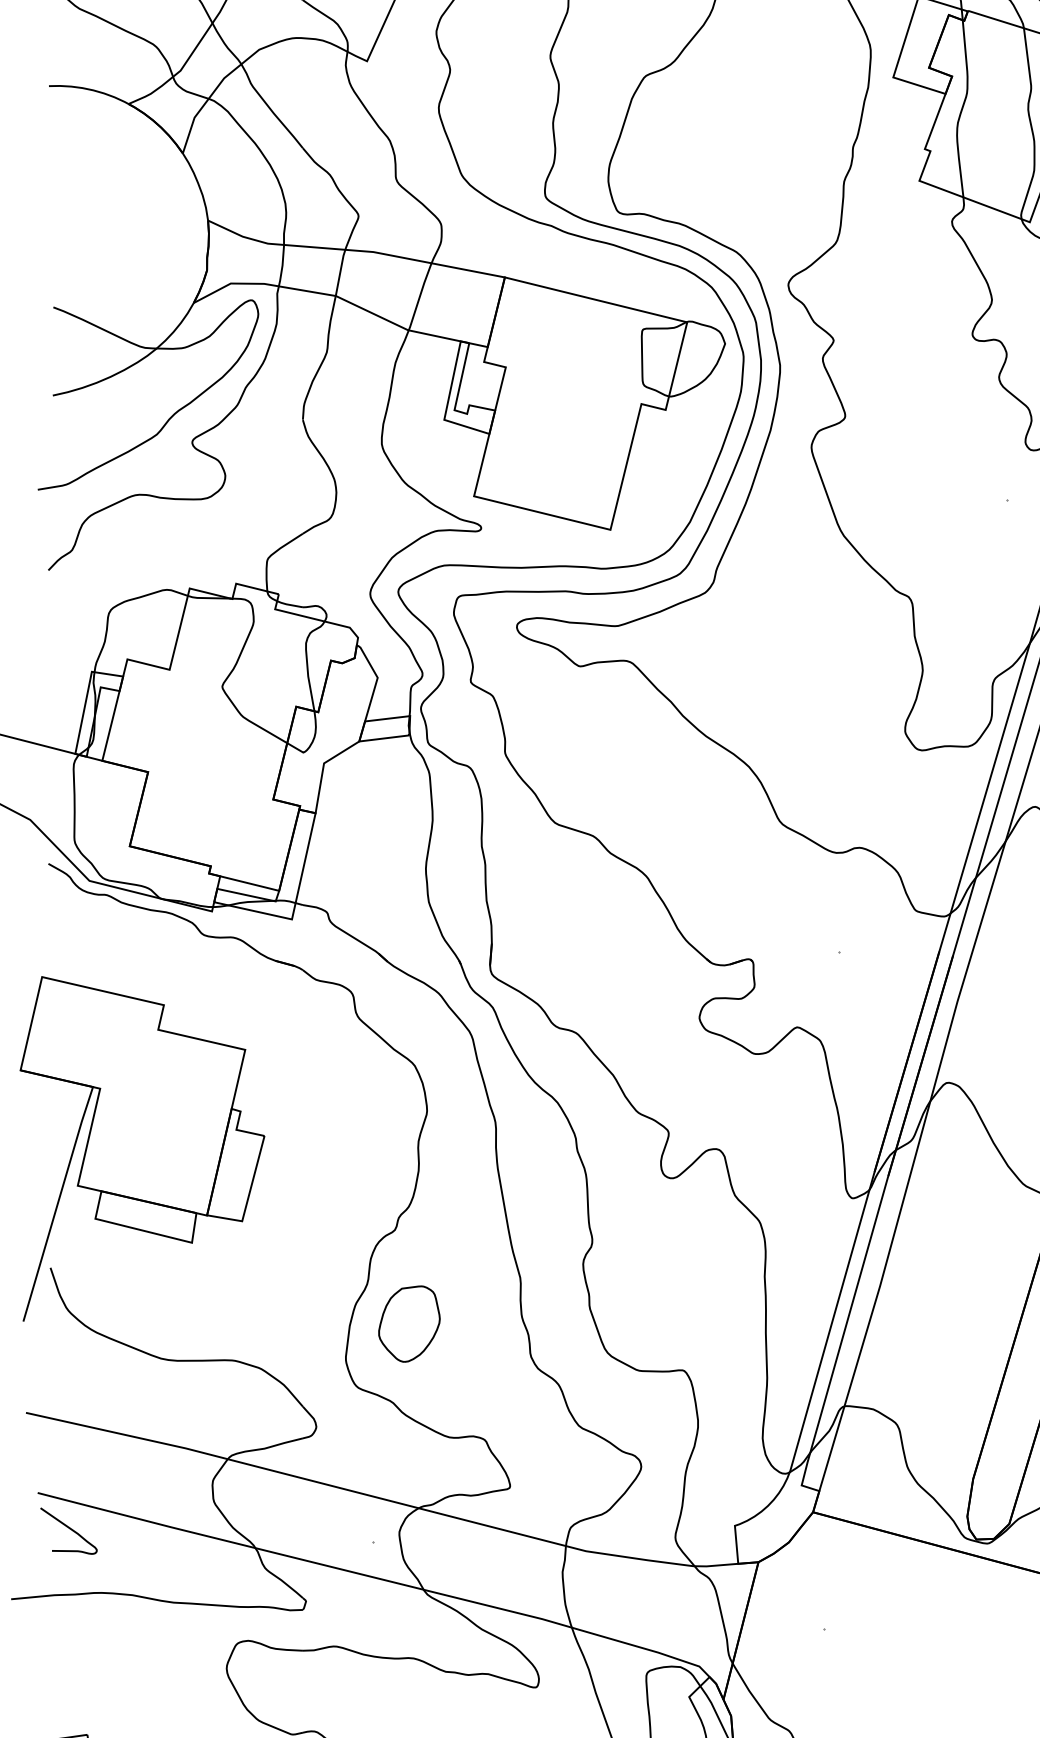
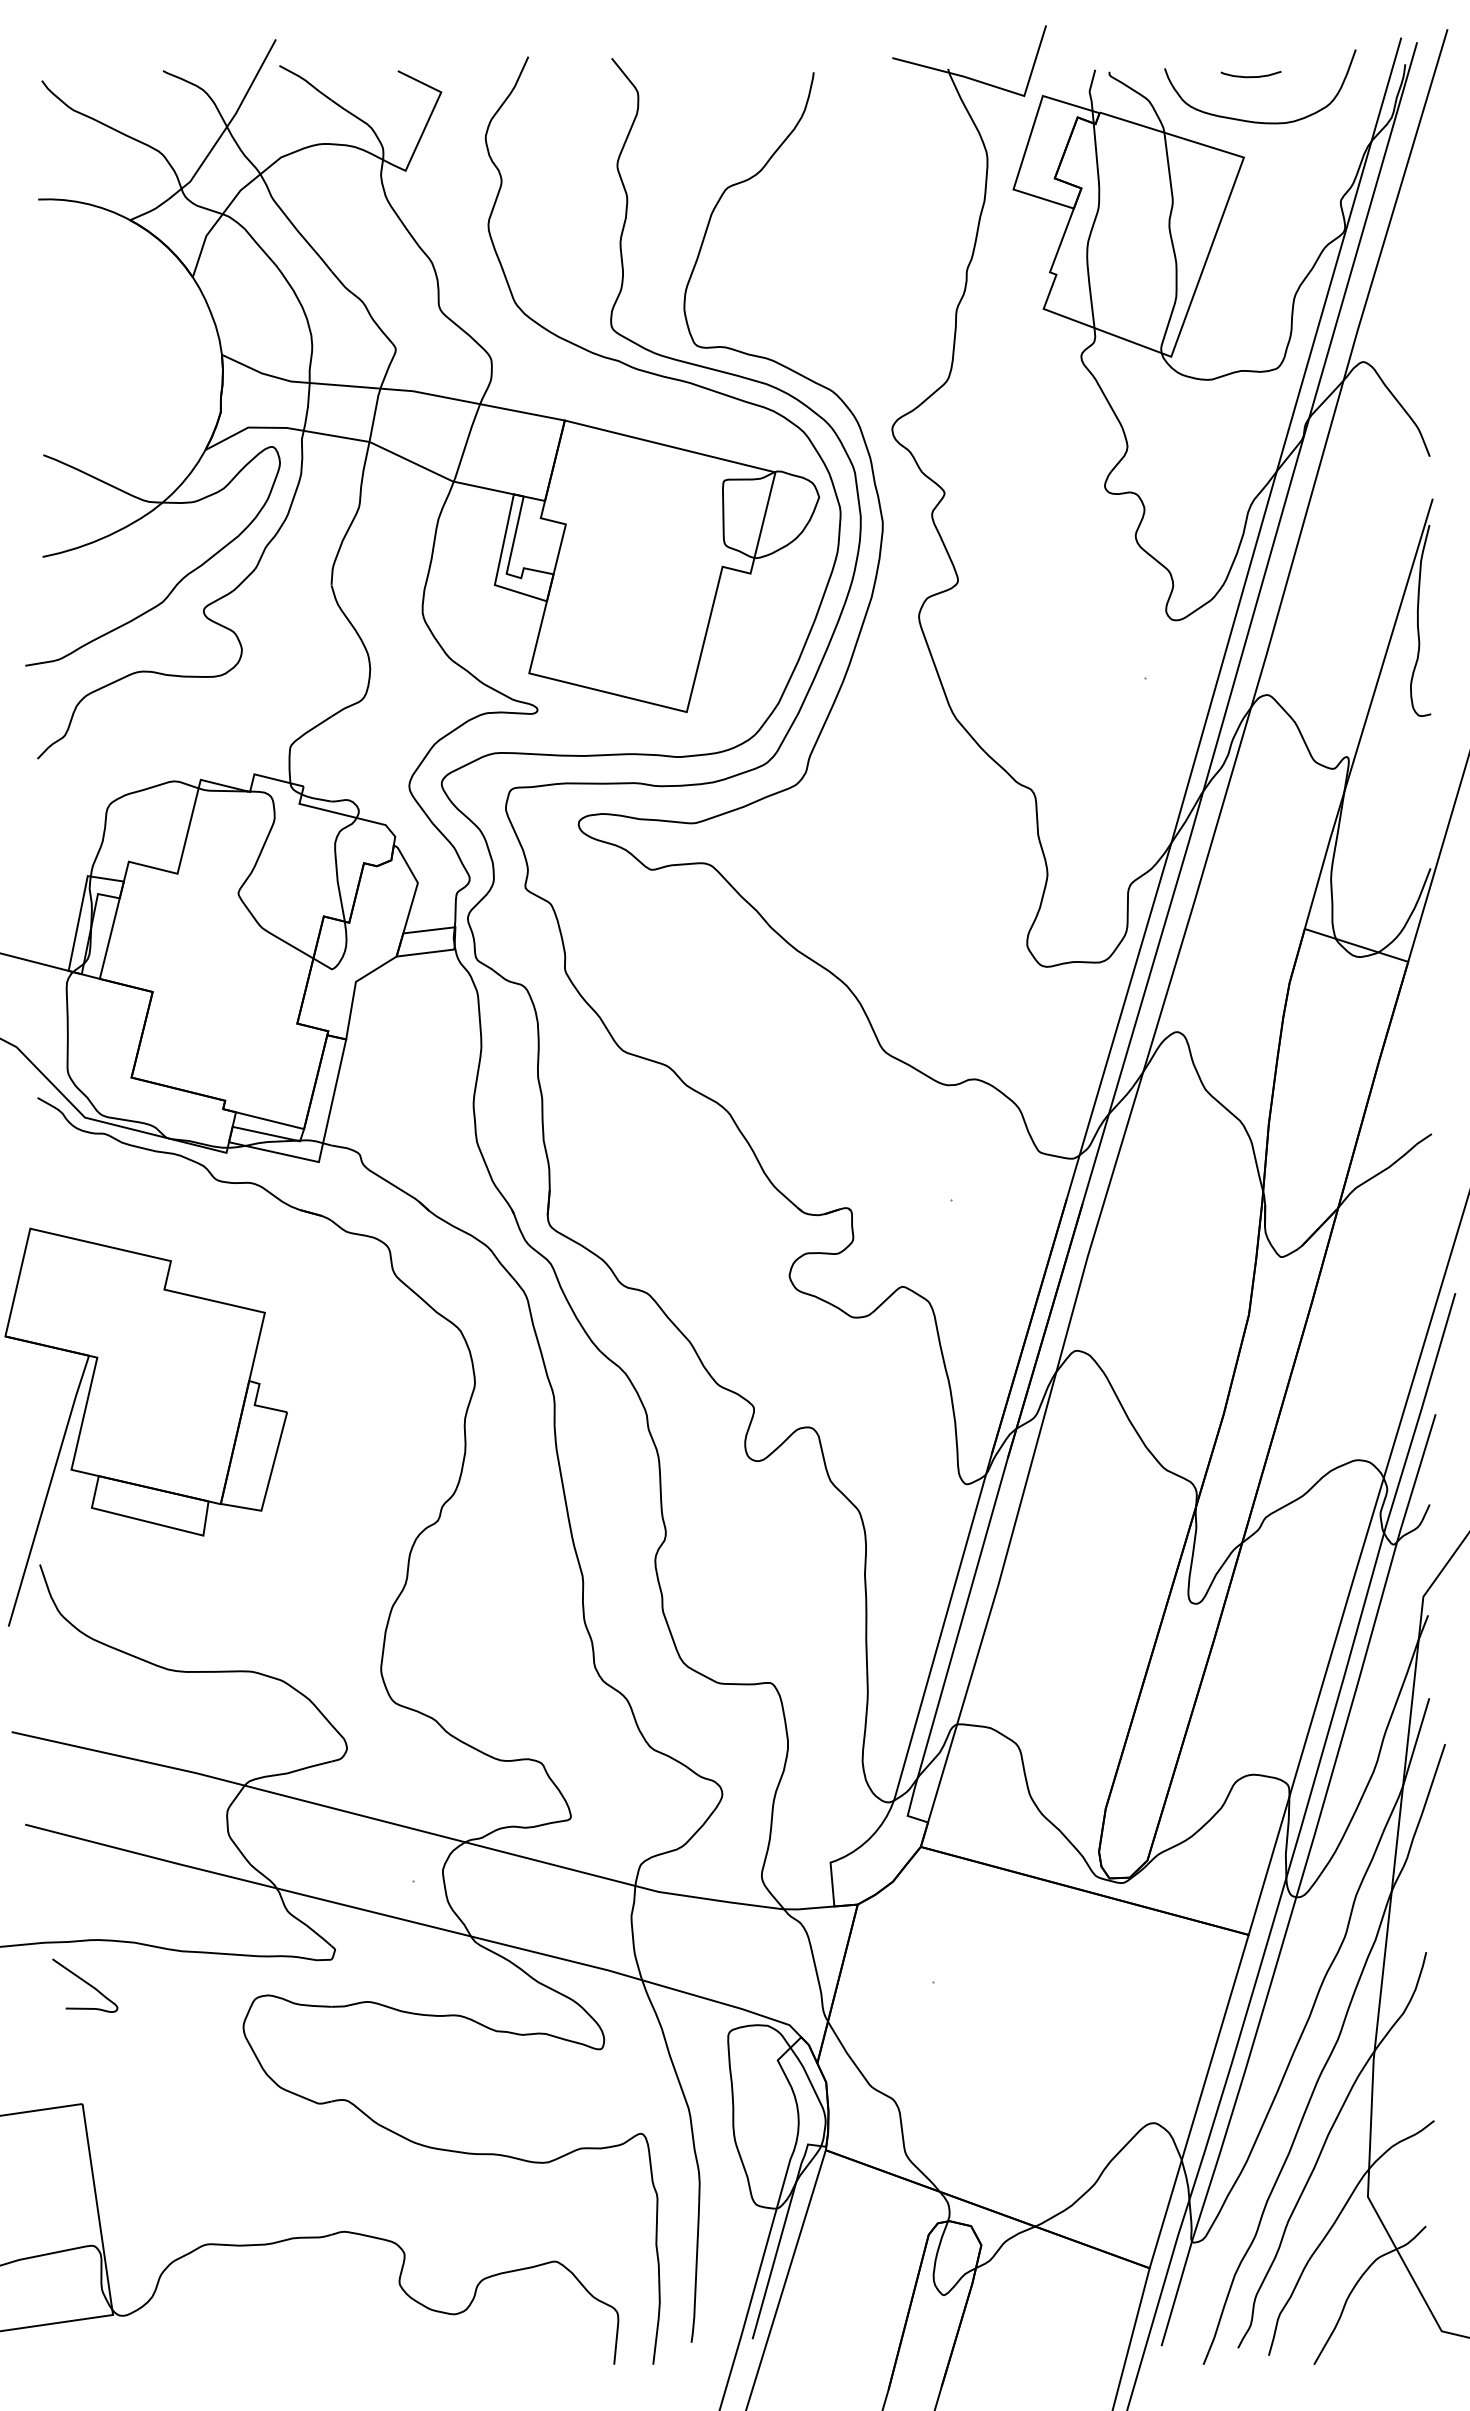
part: (409, 1324) -> (454, 1629), removed
curve: (69, 1529) -> (85, 1983), moved

